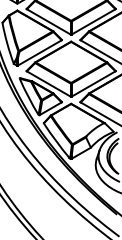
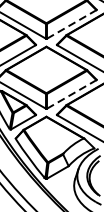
line: (94, 21) -> (72, 23), solid -> dashed
line: (94, 83) -> (72, 93), solid -> dashed

